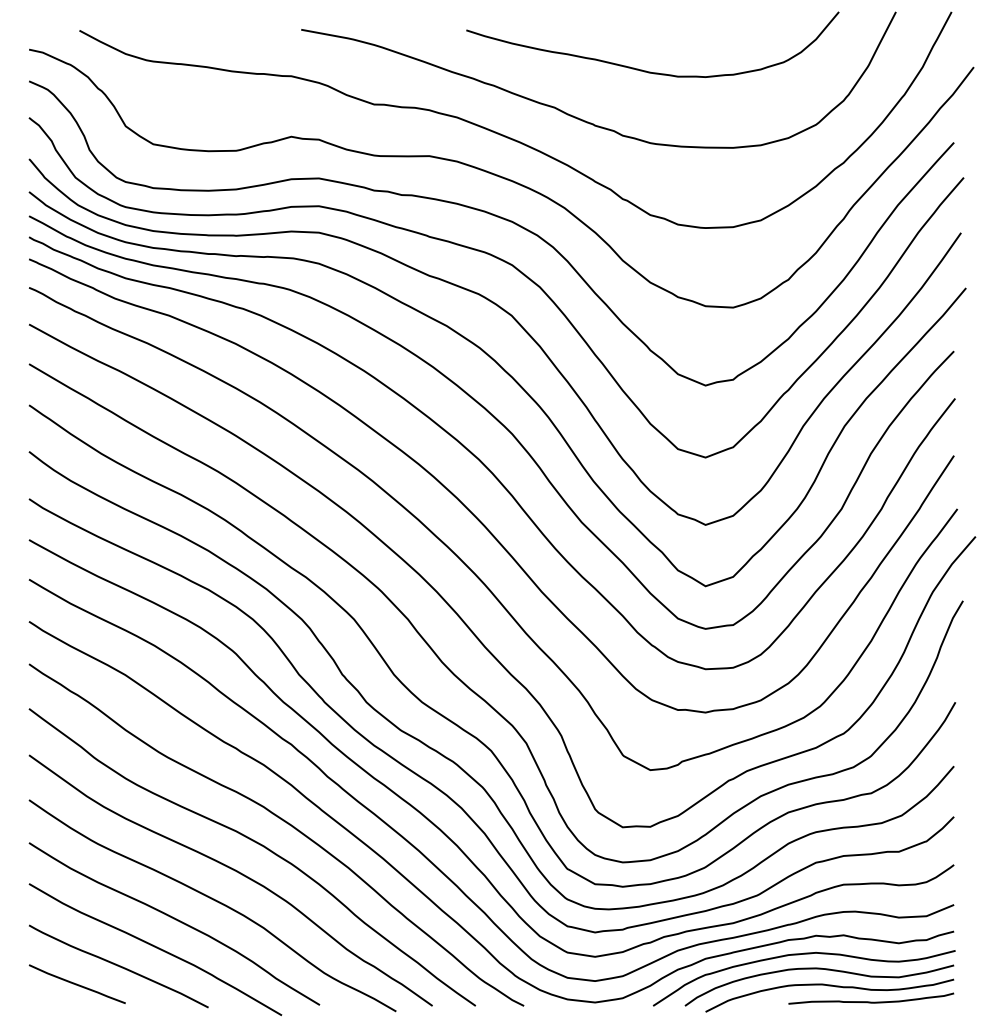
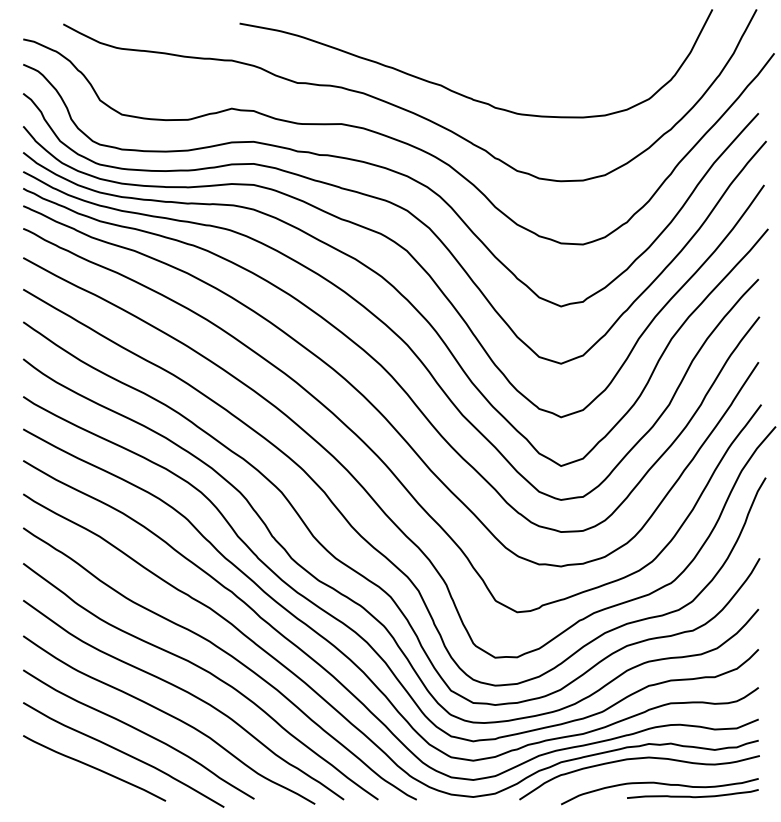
curve: (645, 69) -> (513, 55), removed
curve: (820, 970) -> (652, 771), removed
line: (77, 984) -> (61, 782), removed

